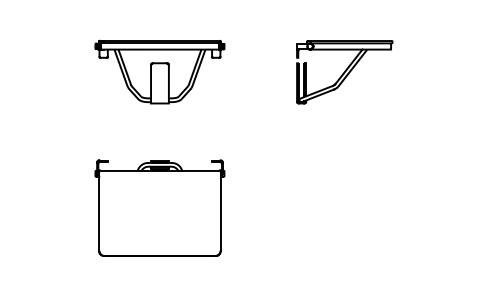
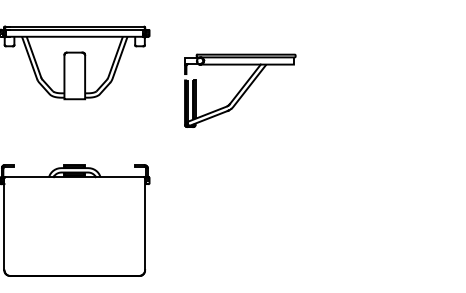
part: (344, 72) -> (239, 91), moved

